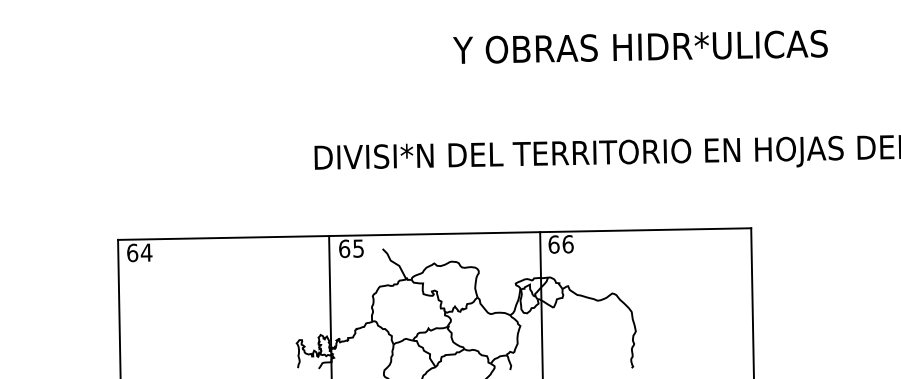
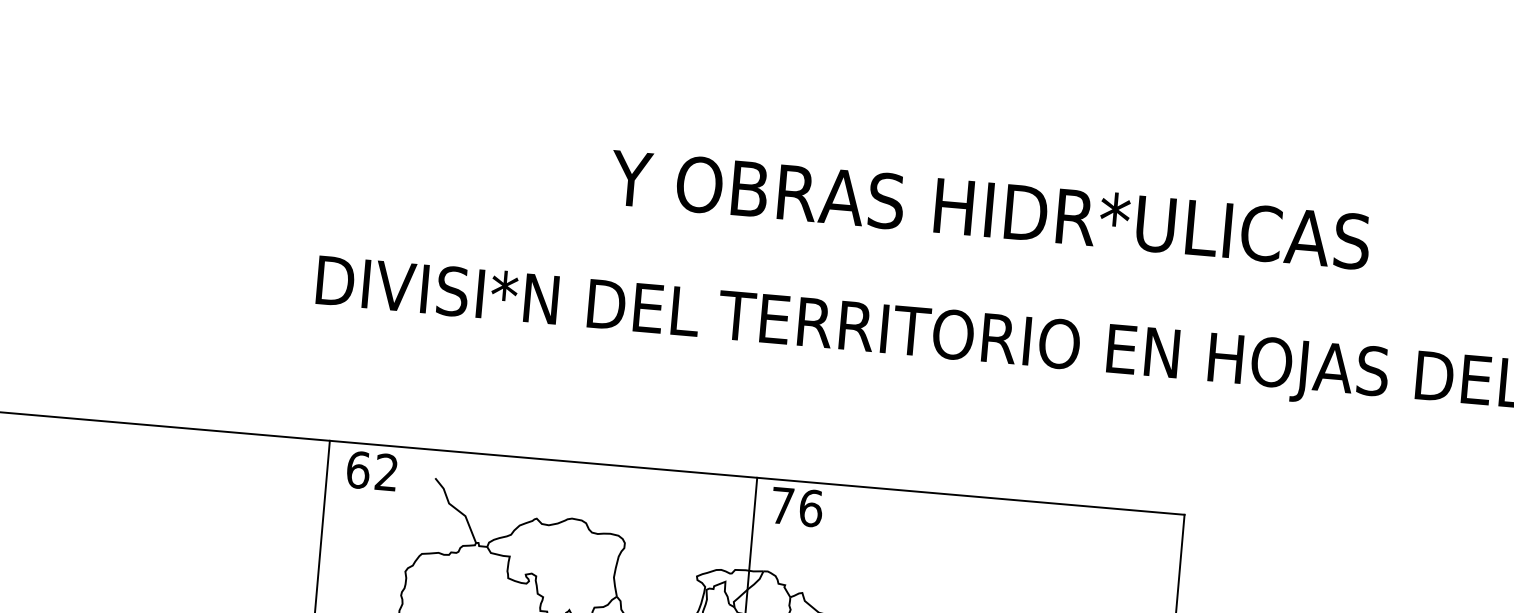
text: (640, 46) -> (990, 208), moved
text: (553, 244) -> (781, 505), 66 -> 76
text: (358, 248) -> (386, 472), 65 -> 62

